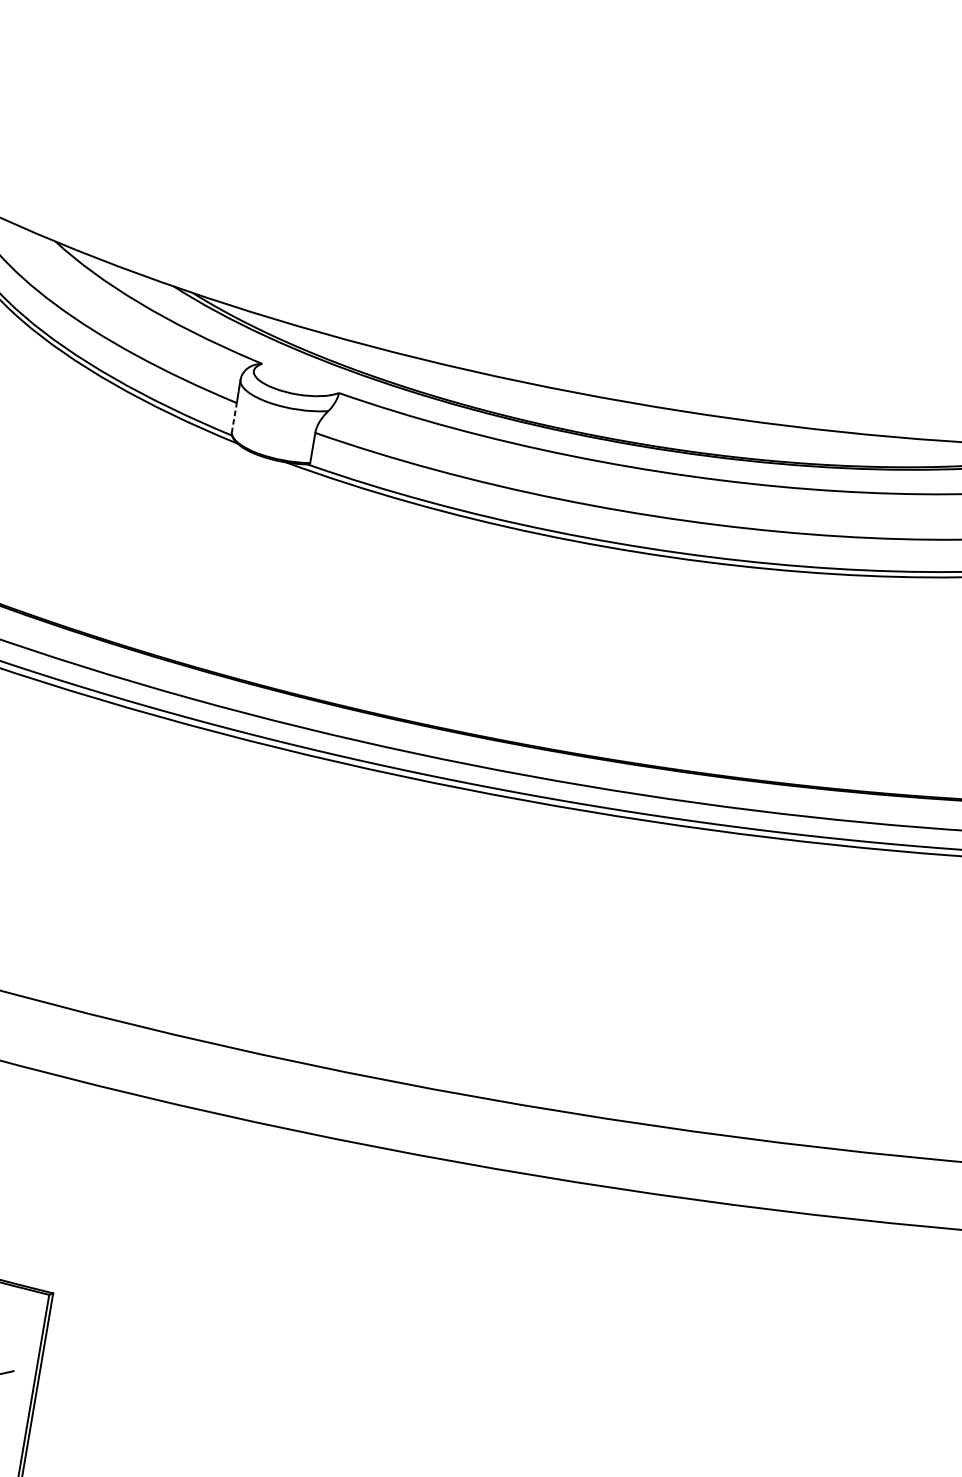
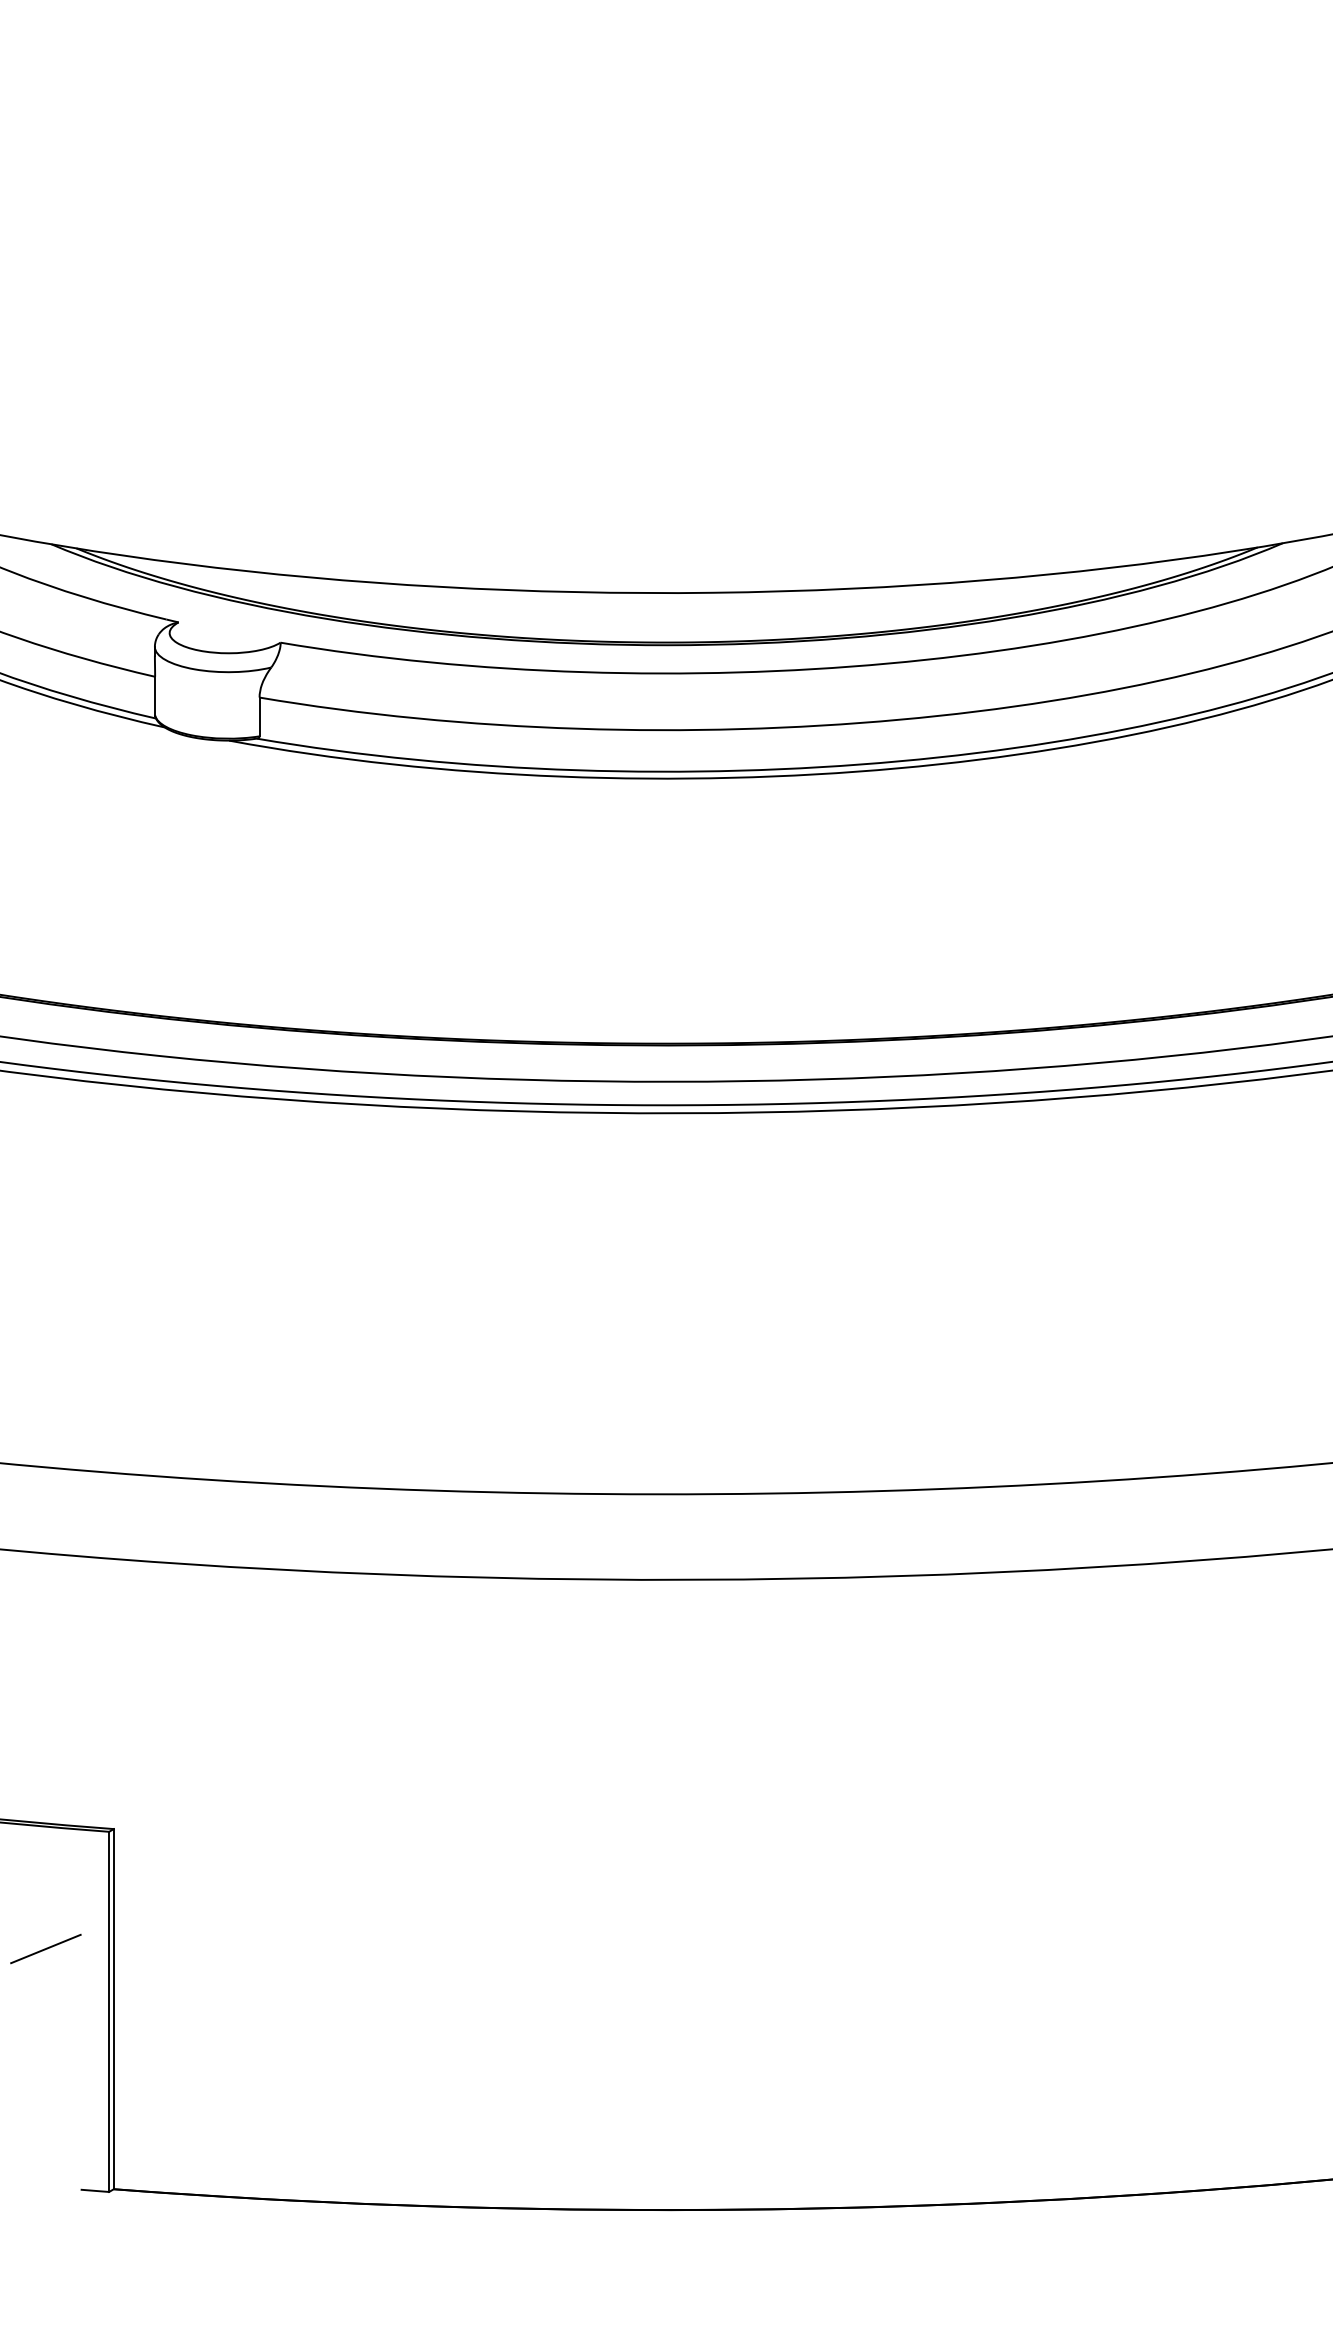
line: (234, 417) -> (155, 695), dashed -> solid

